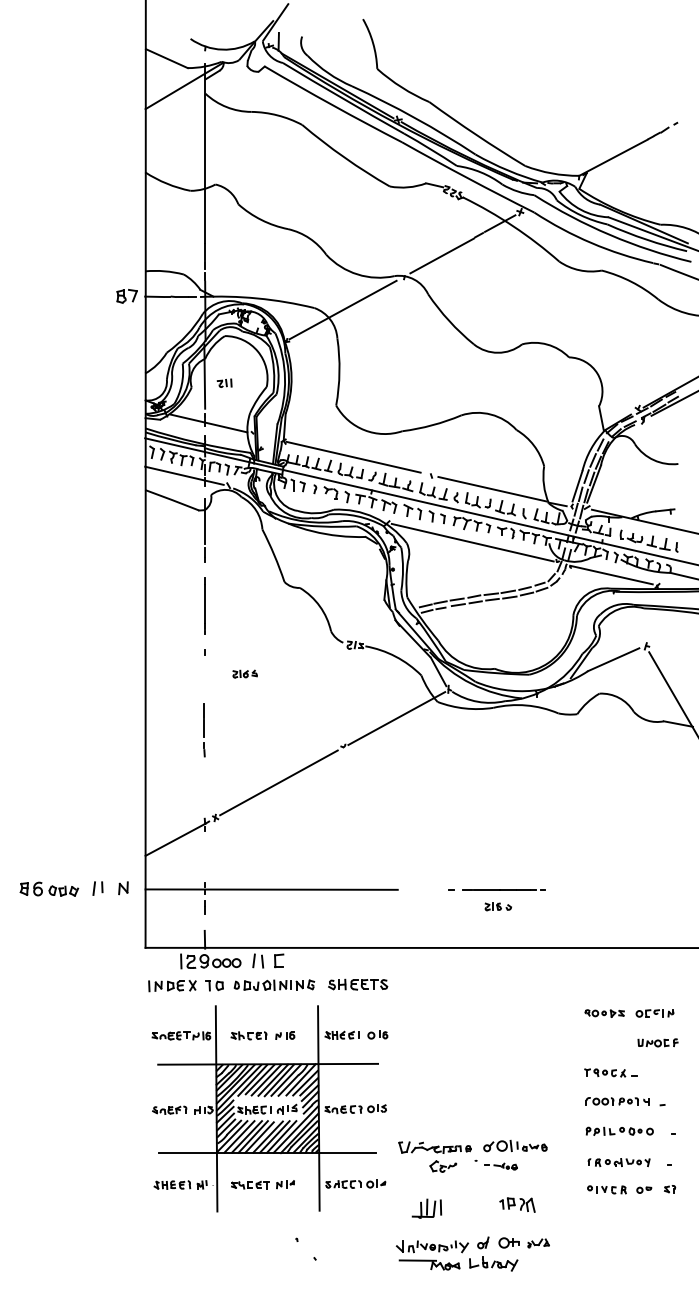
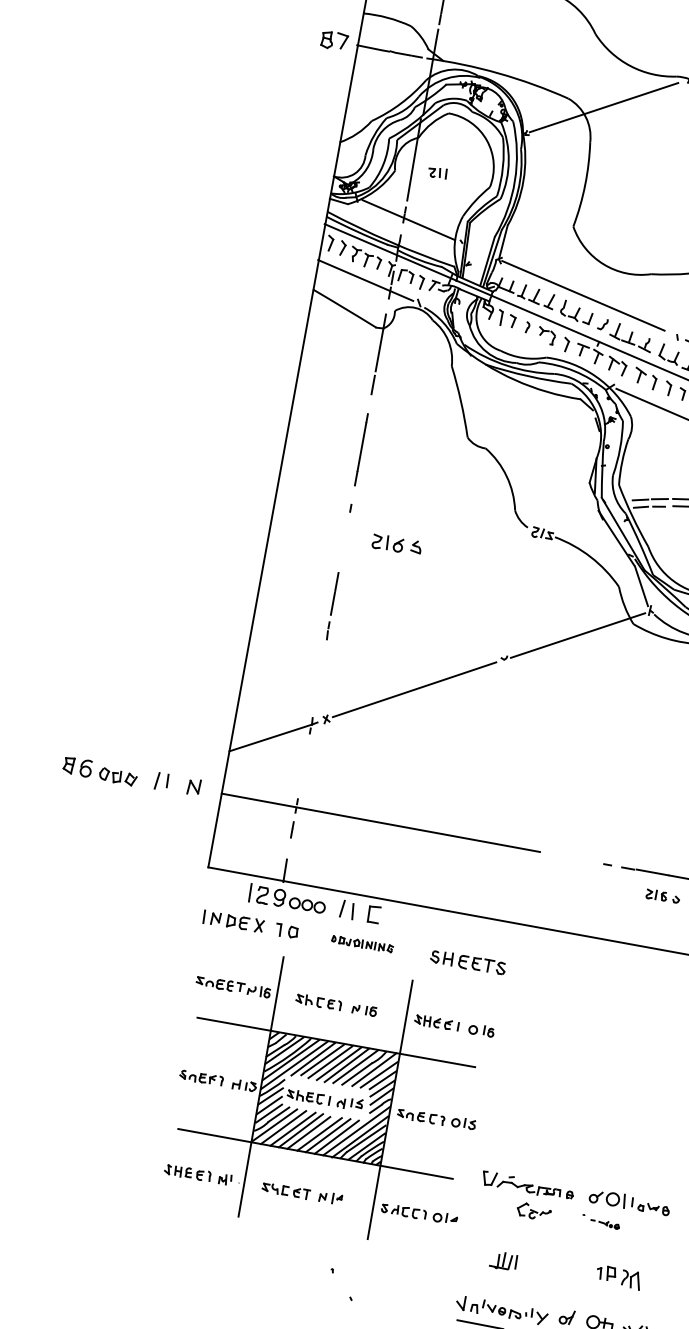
part: (244, 673) -> (396, 543), size x1.6
part: (274, 984) -> (362, 943), size x0.6
part: (495, 1164) -> (600, 1221), size x0.7
part: (426, 1208) -> (503, 1260), size x0.7

